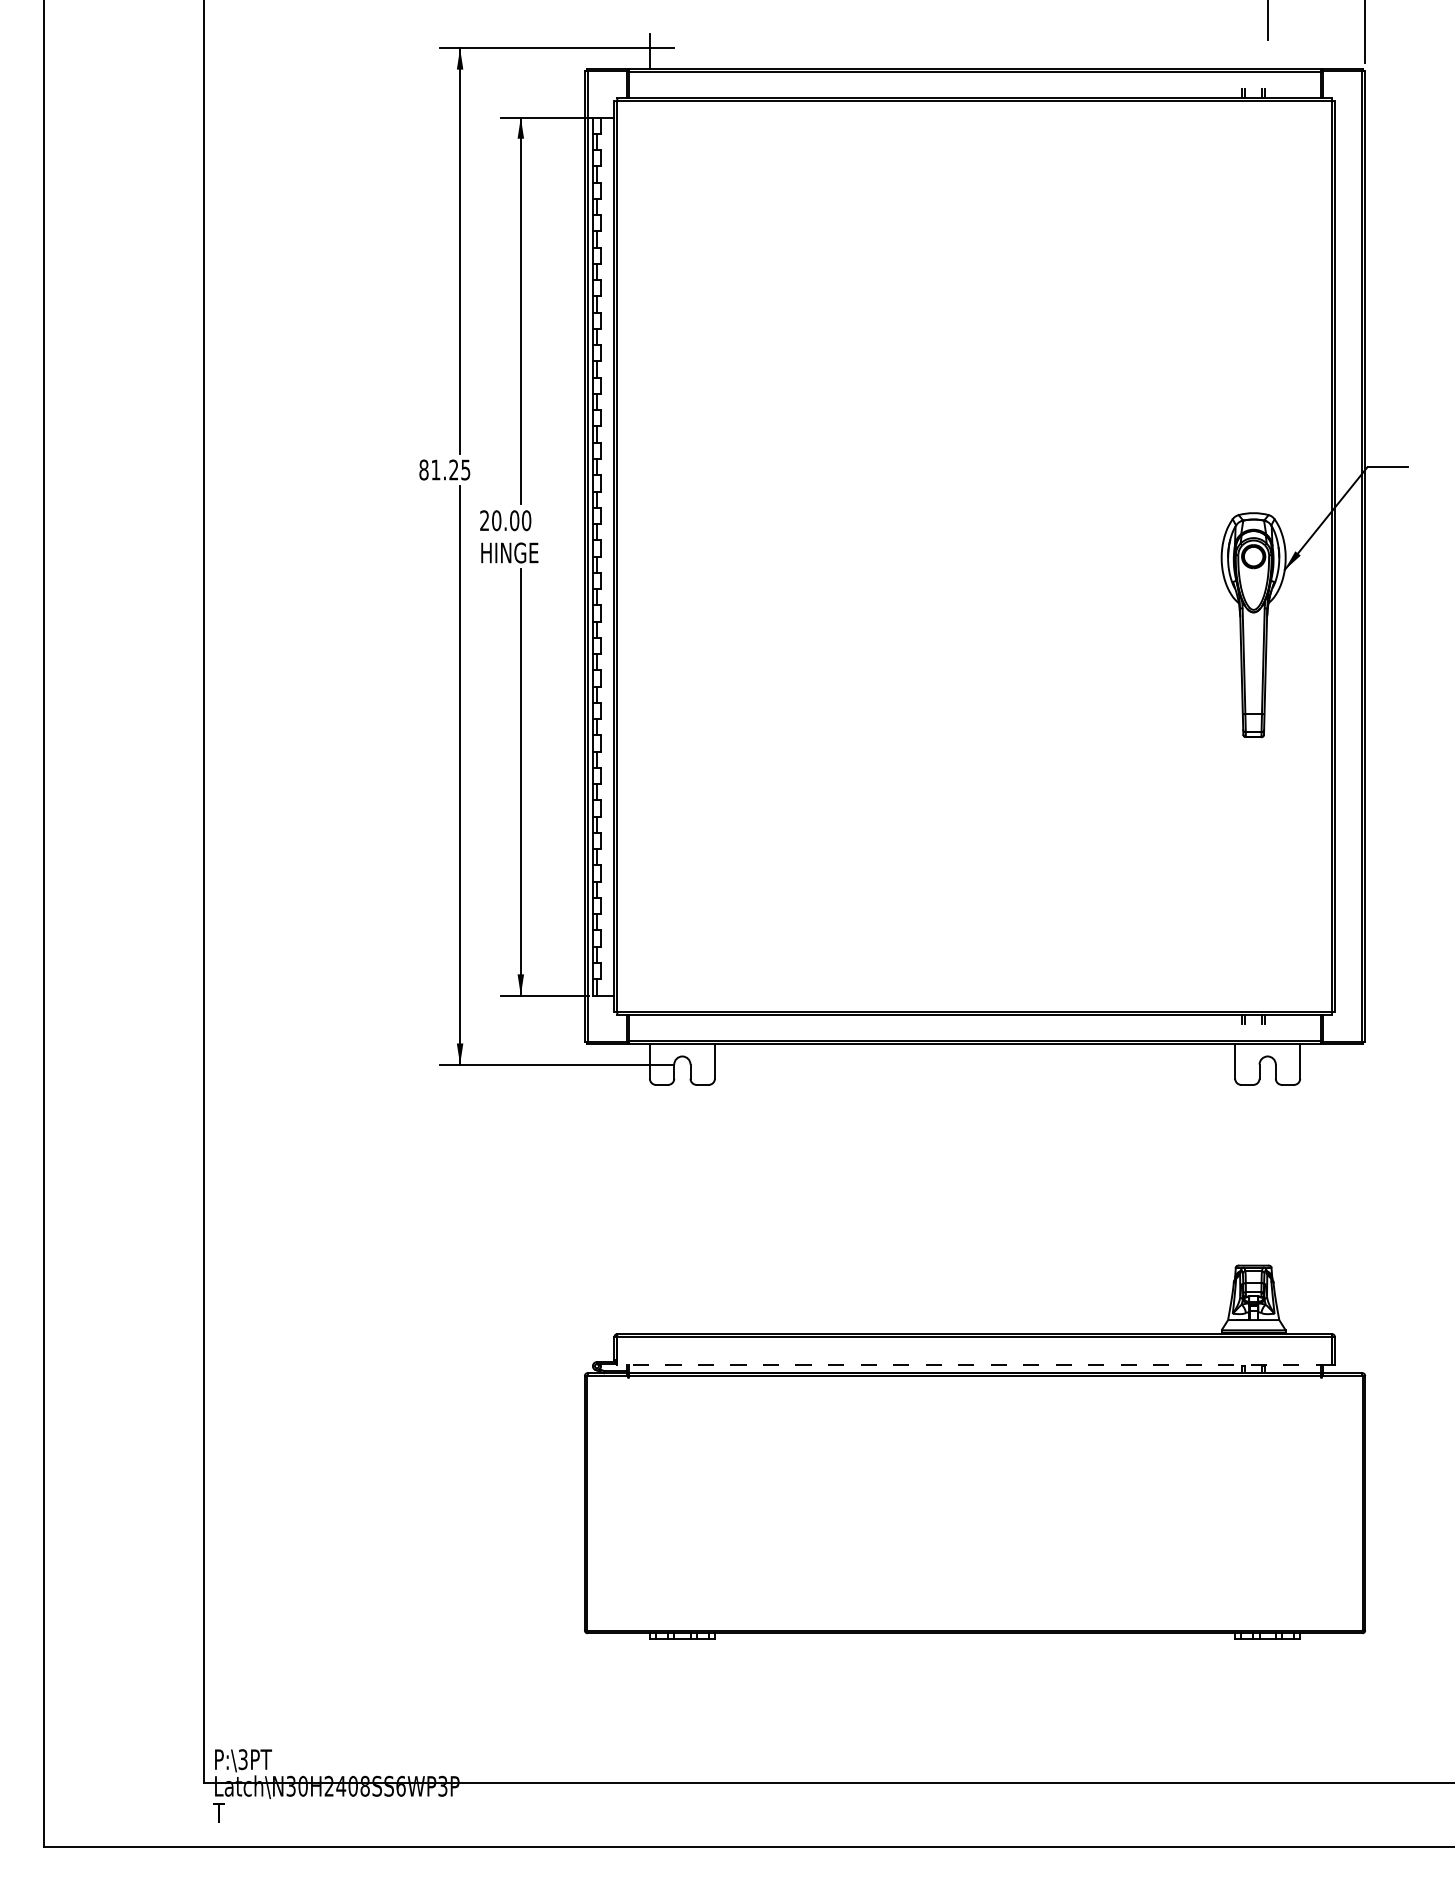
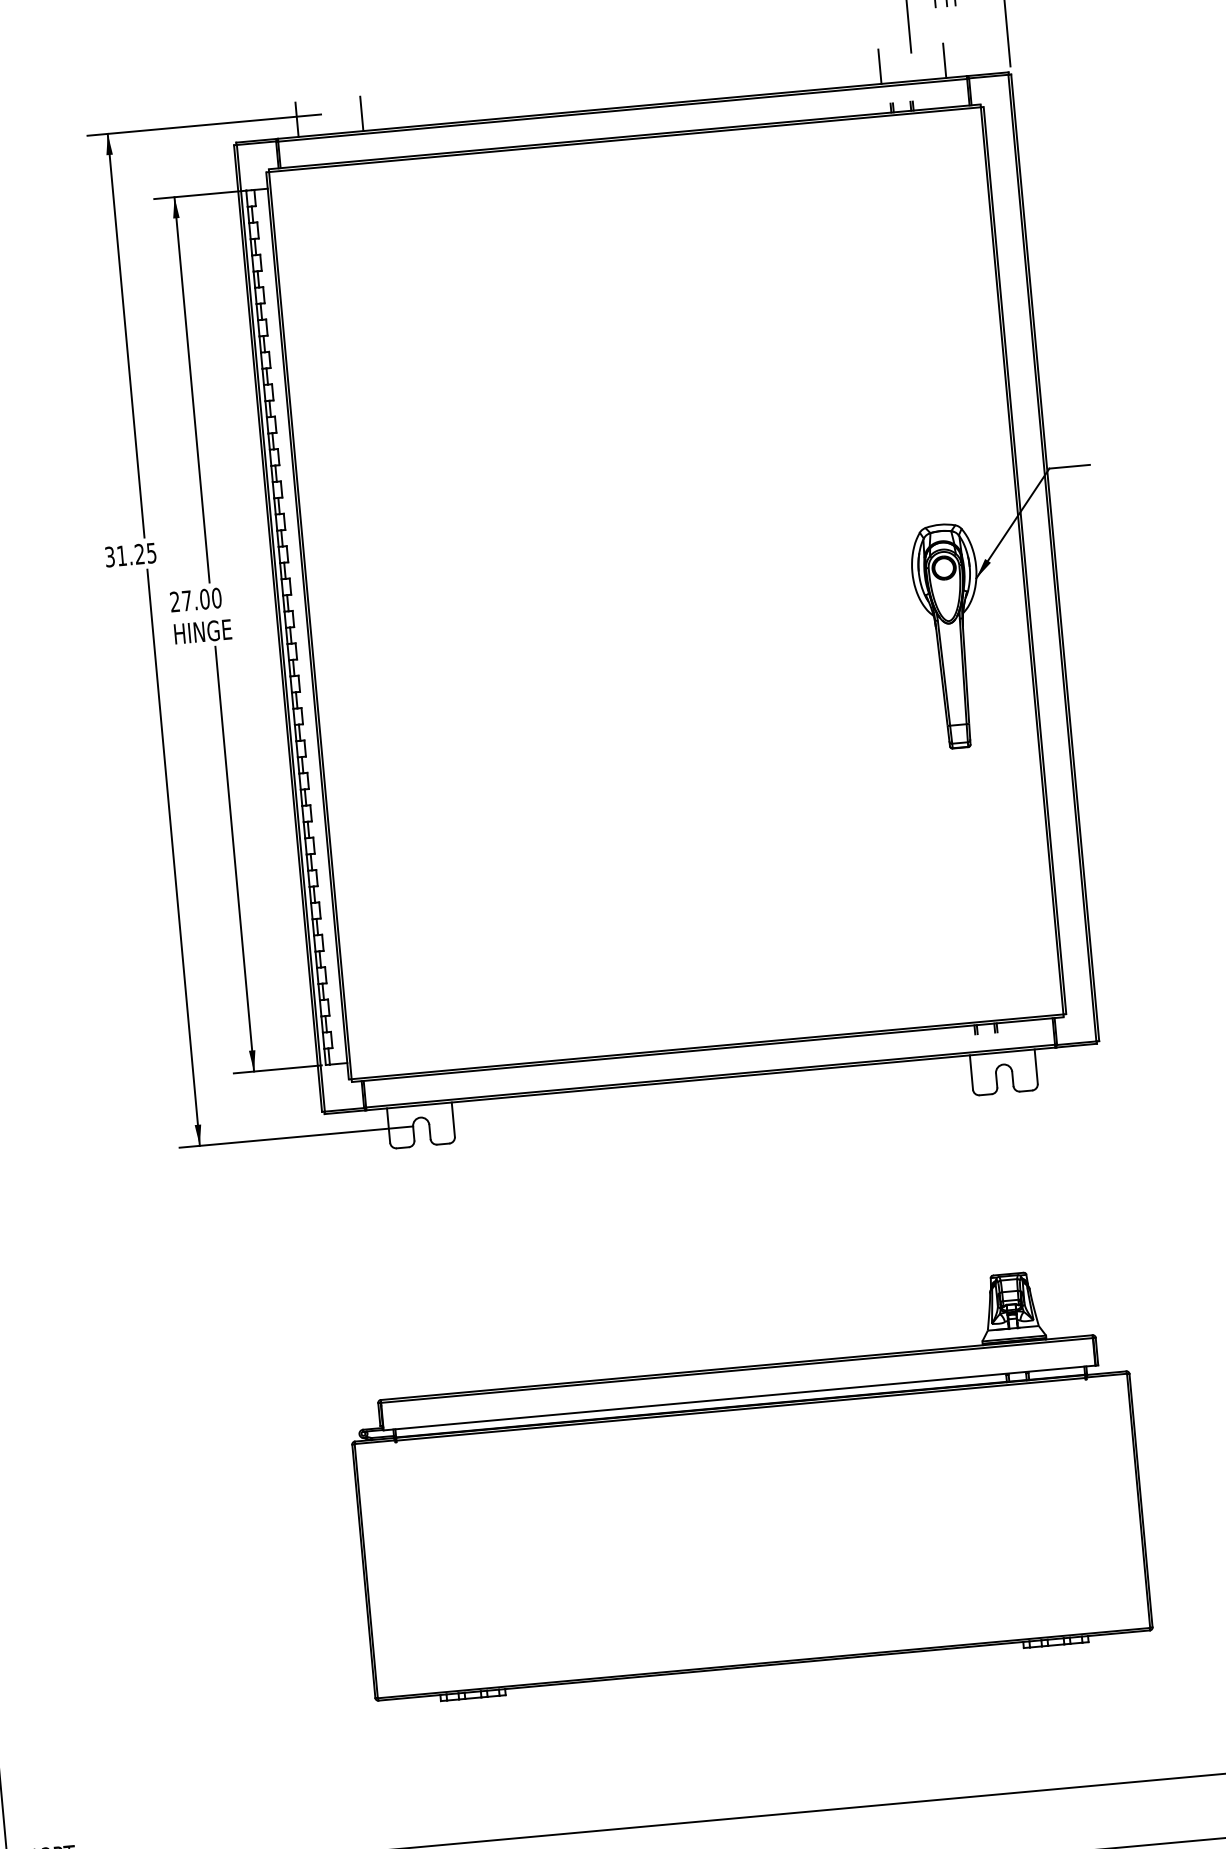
line: (714, 51) -> (361, 113), added
line: (1235, 51) -> (880, 66), added
line: (1300, 51) -> (944, 60), added
text: (423, 469) -> (109, 556), 81.25 -> 31.25
text: (496, 520) -> (186, 600), 20.00 -> 27.00
line: (974, 1364) -> (739, 1397), dashed -> solid

